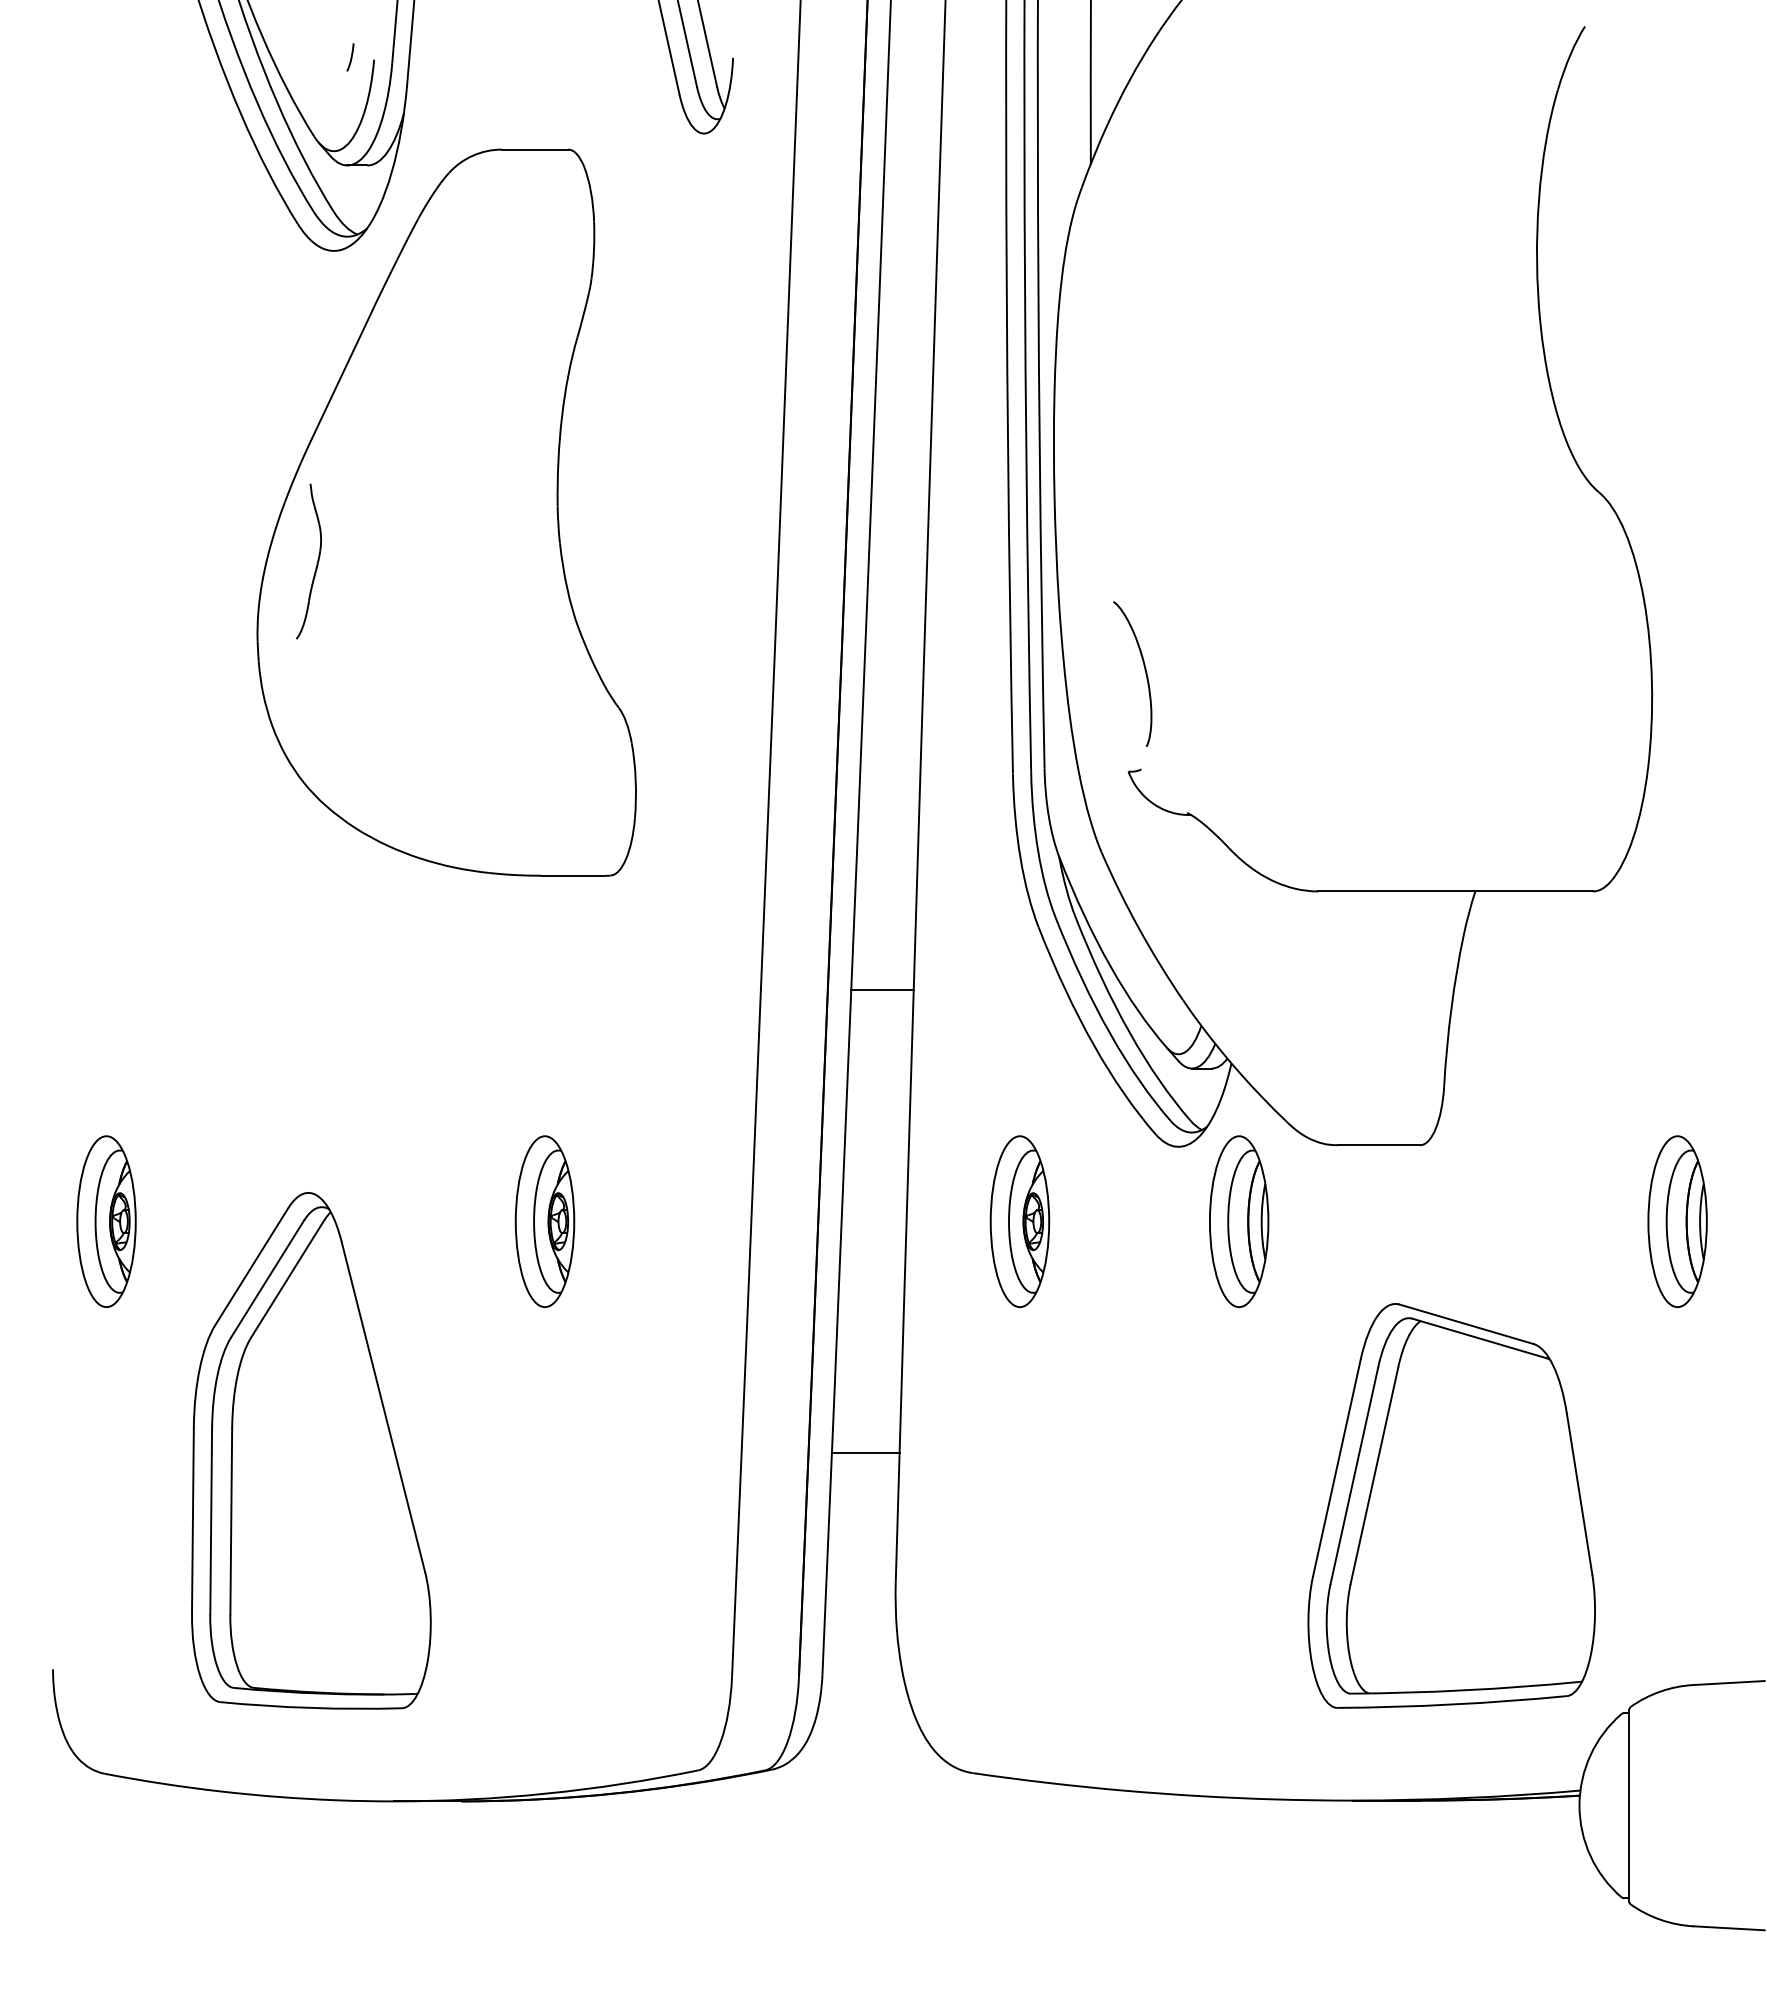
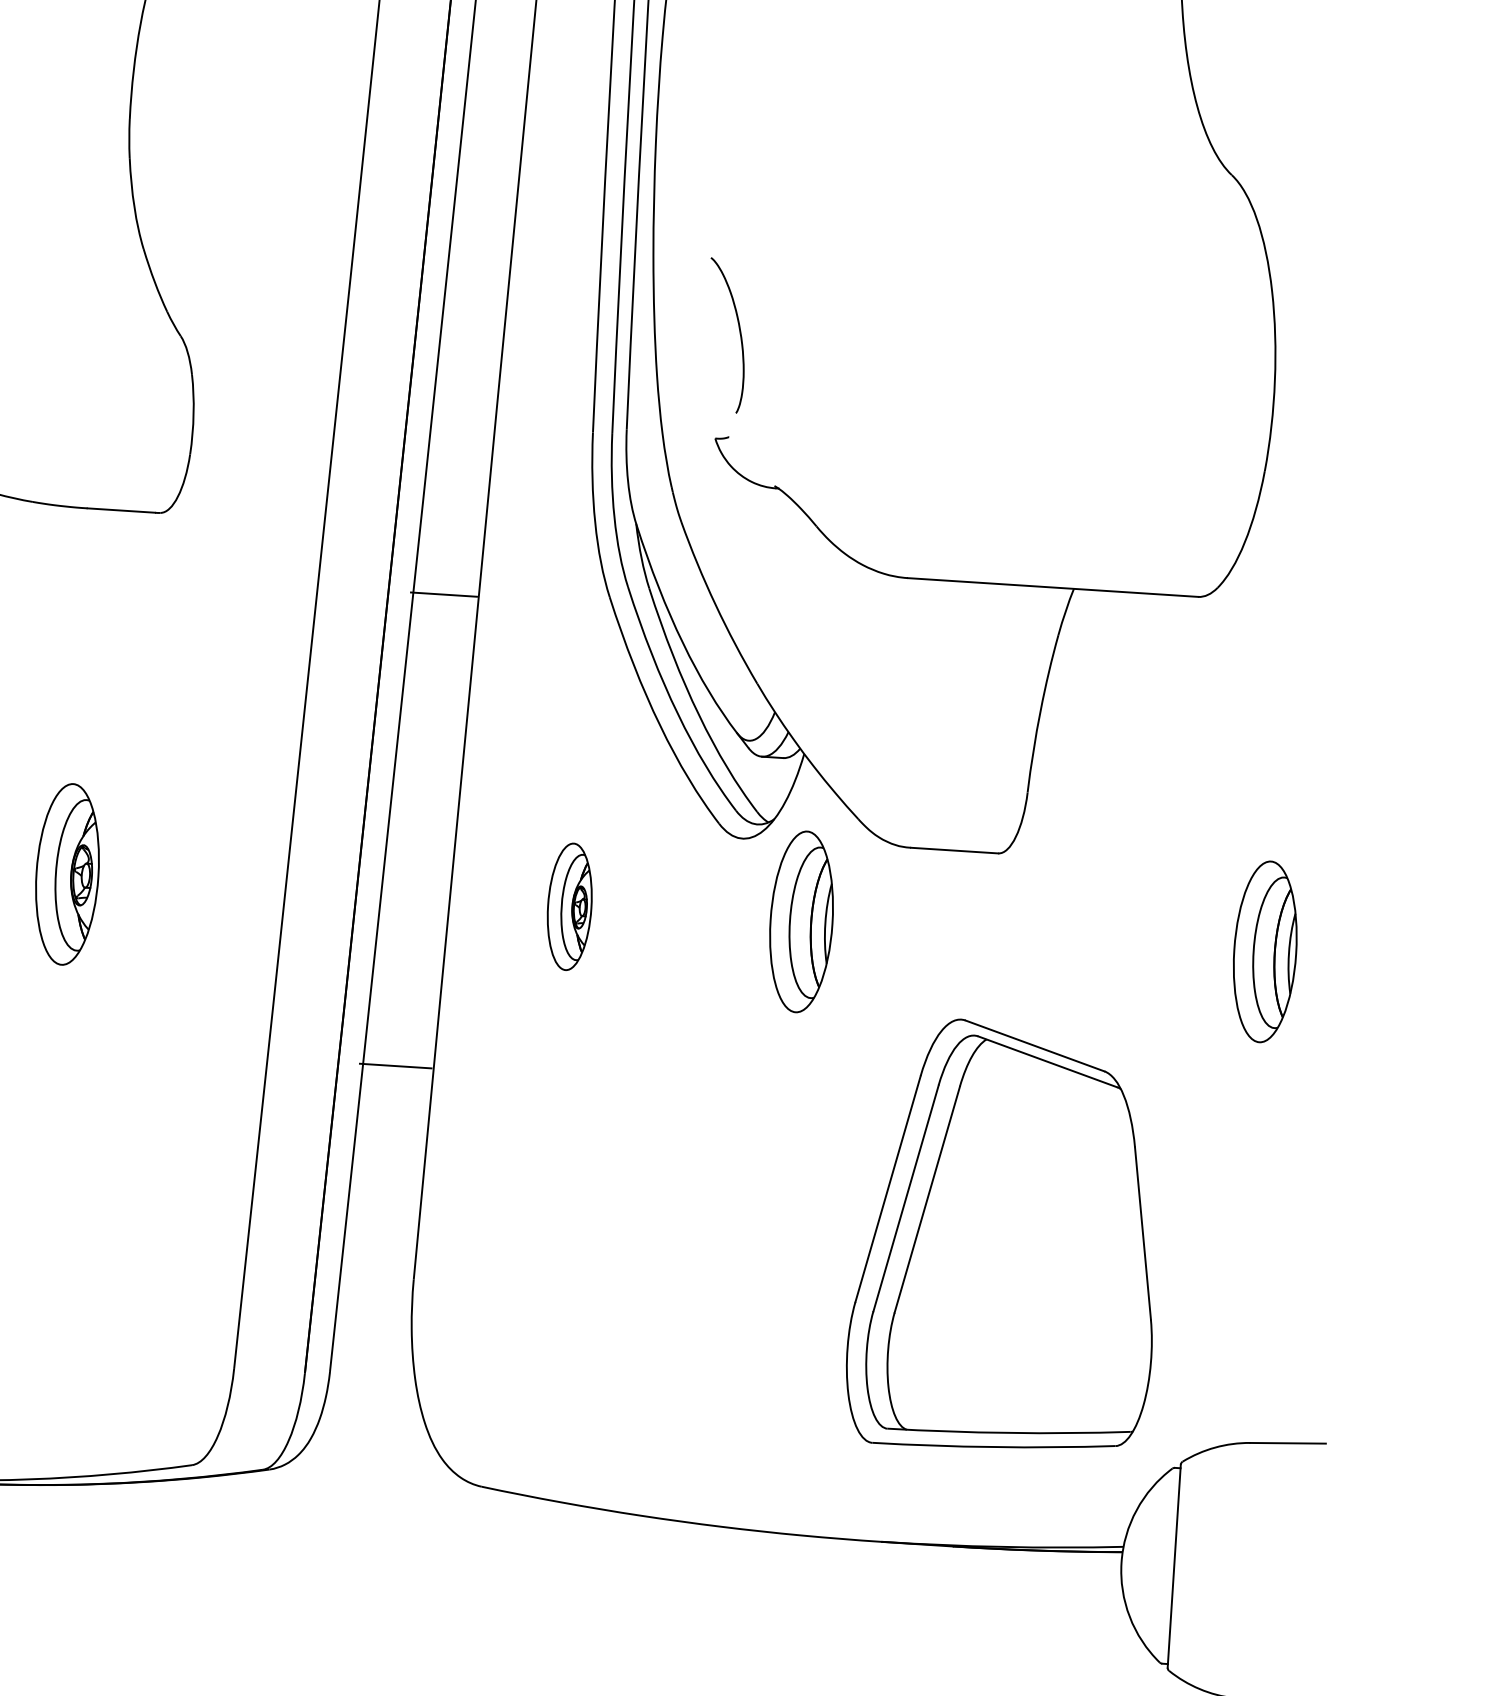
line: (882, 990) -> (443, 594), moved
part: (1019, 1221) -> (569, 906), size x0.7
line: (865, 1453) -> (395, 1066), moved

